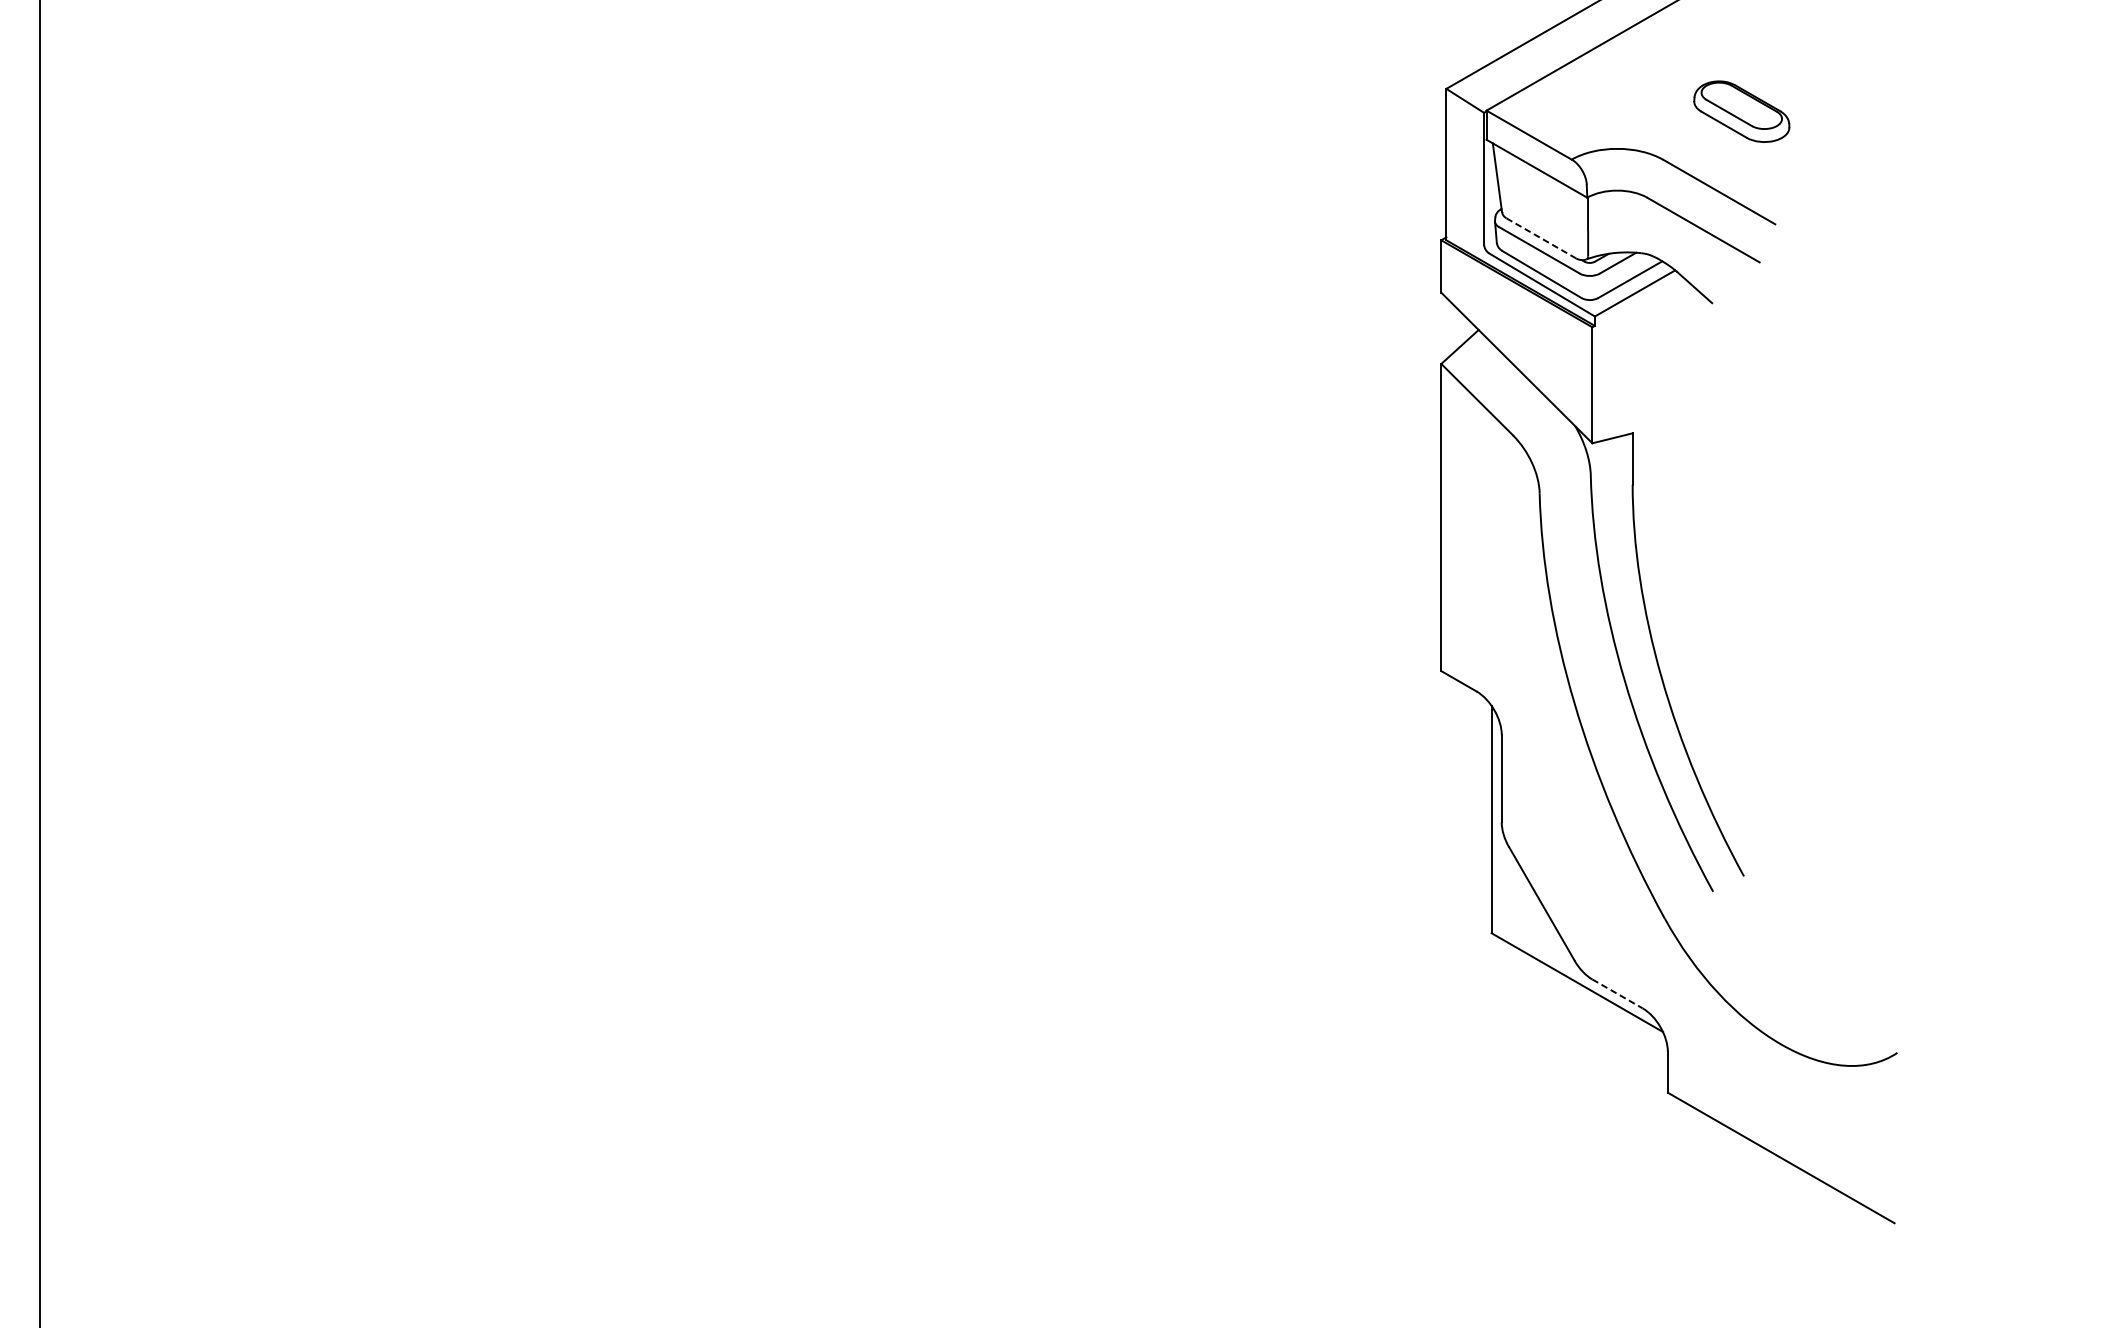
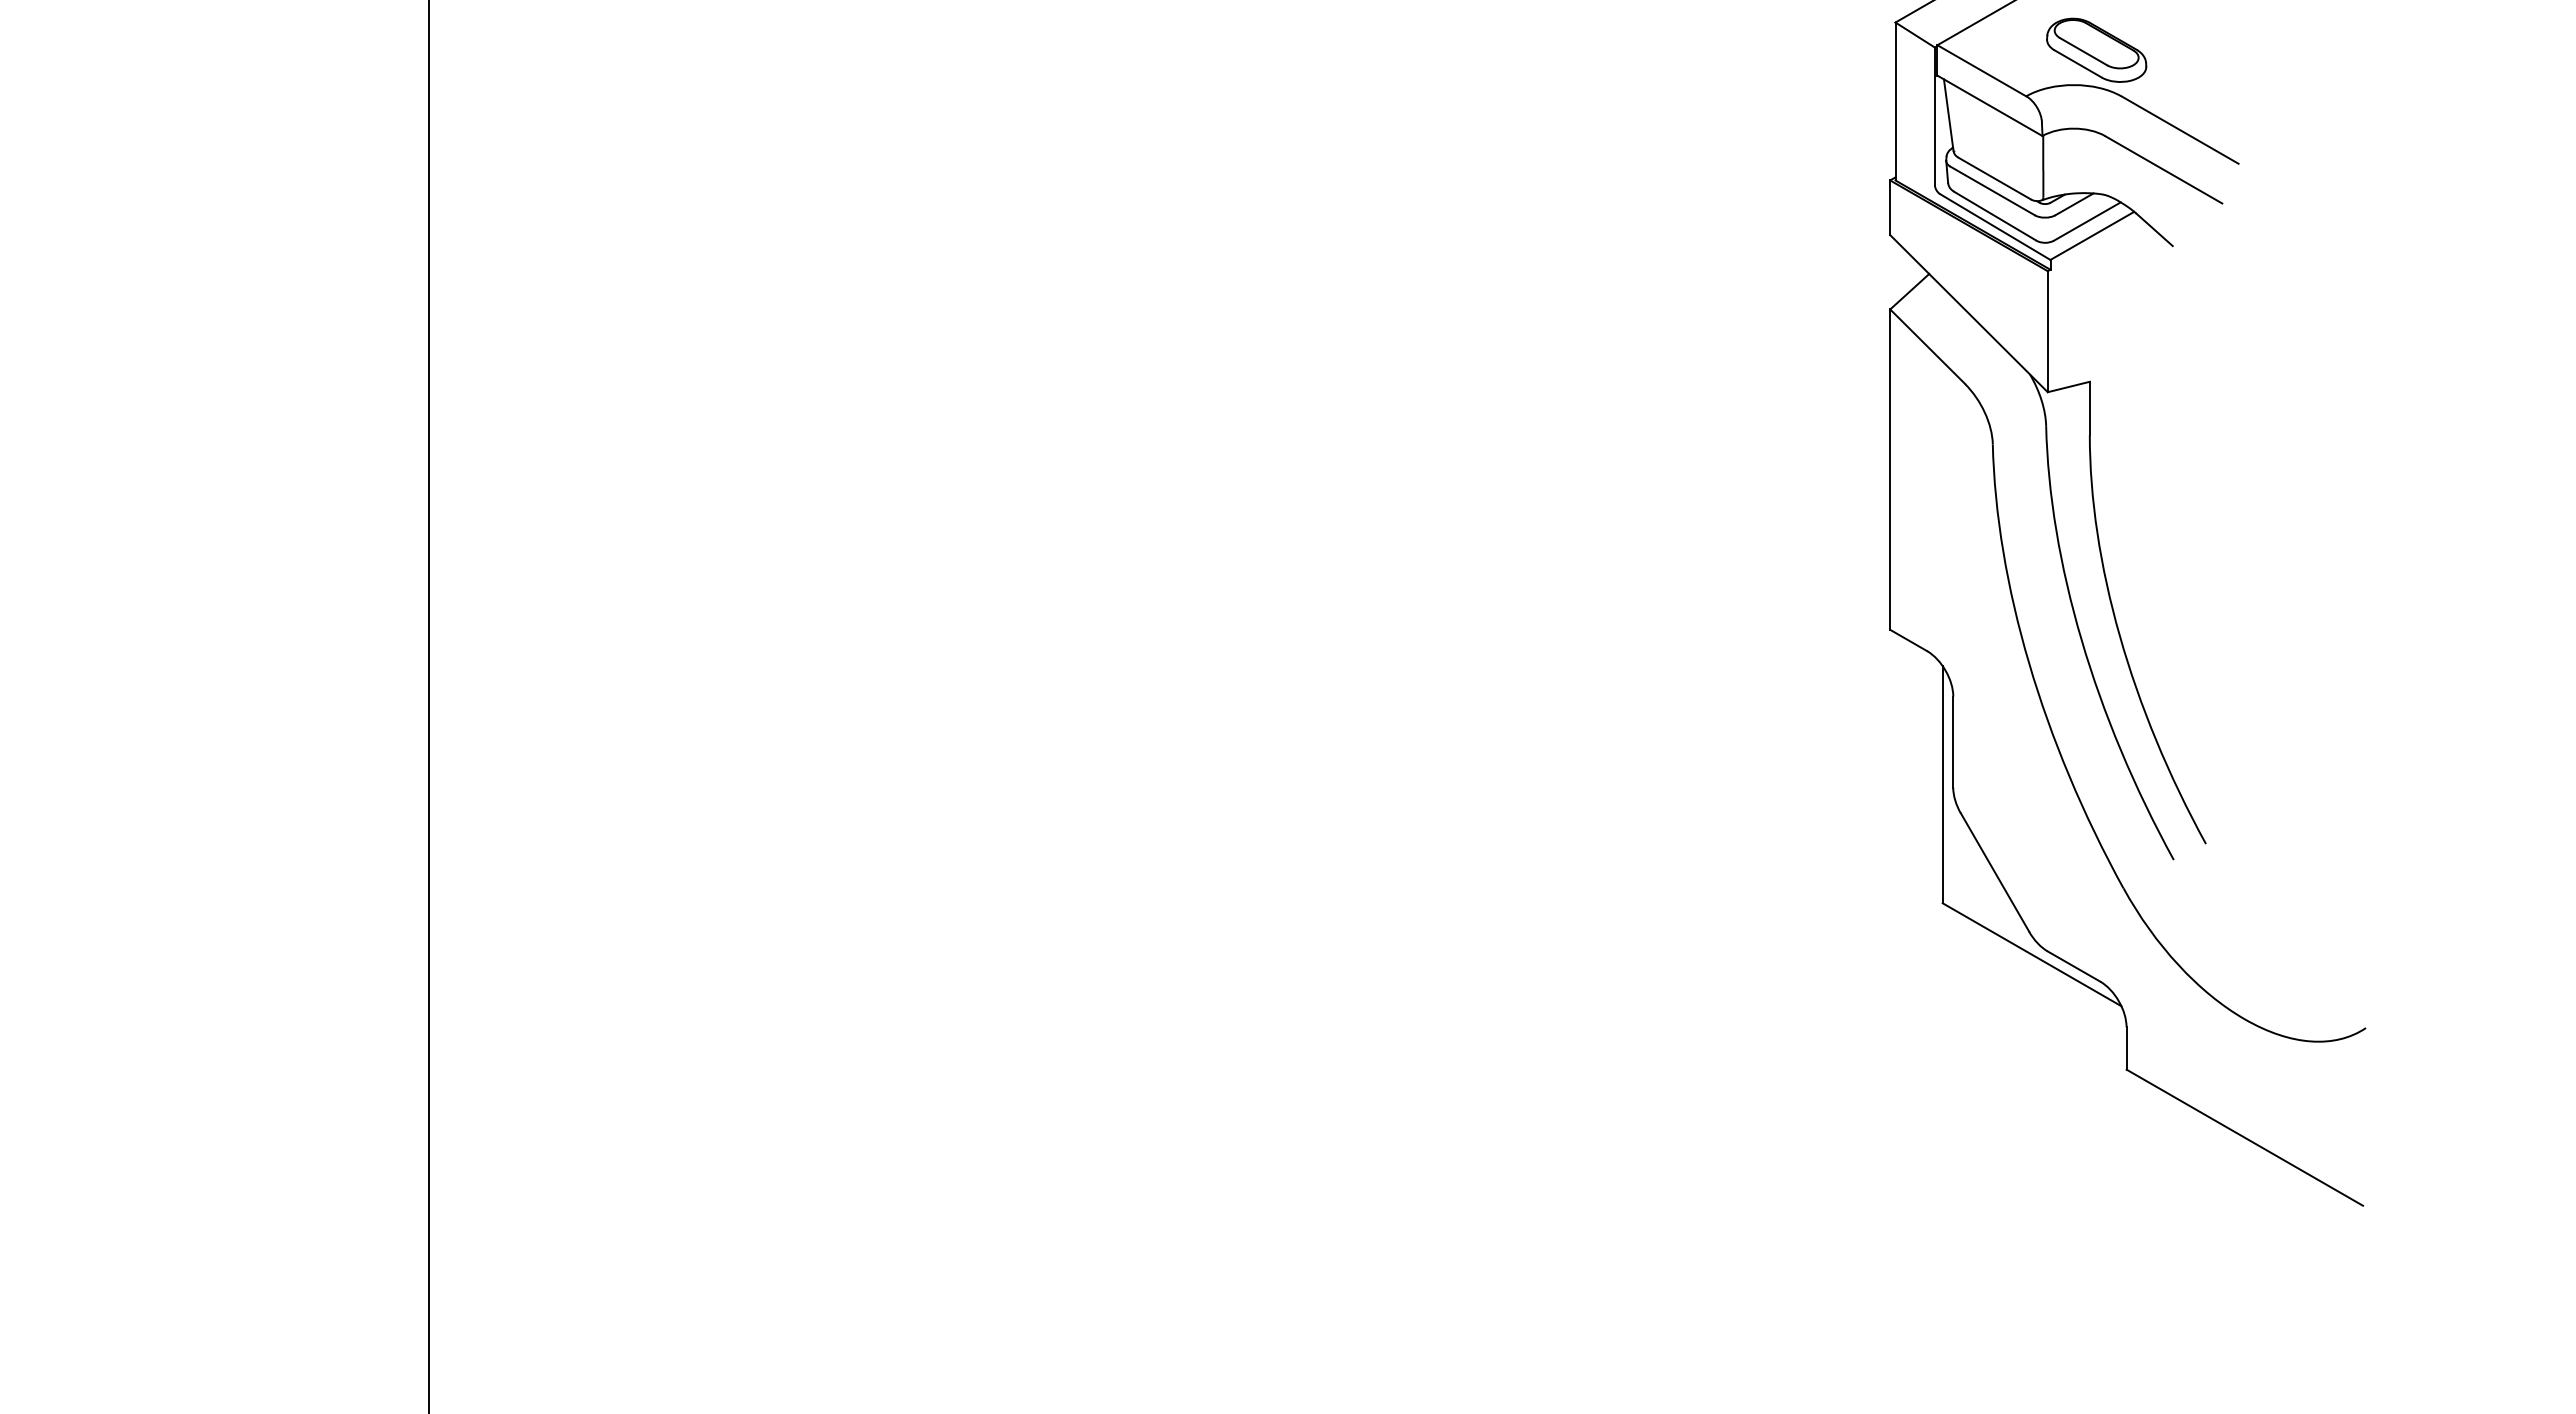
part: (1741, 110) -> (2096, 49), moved
line: (1541, 238) -> (1994, 178), dashed -> solid
line: (1617, 993) -> (2074, 966), dashed -> solid

